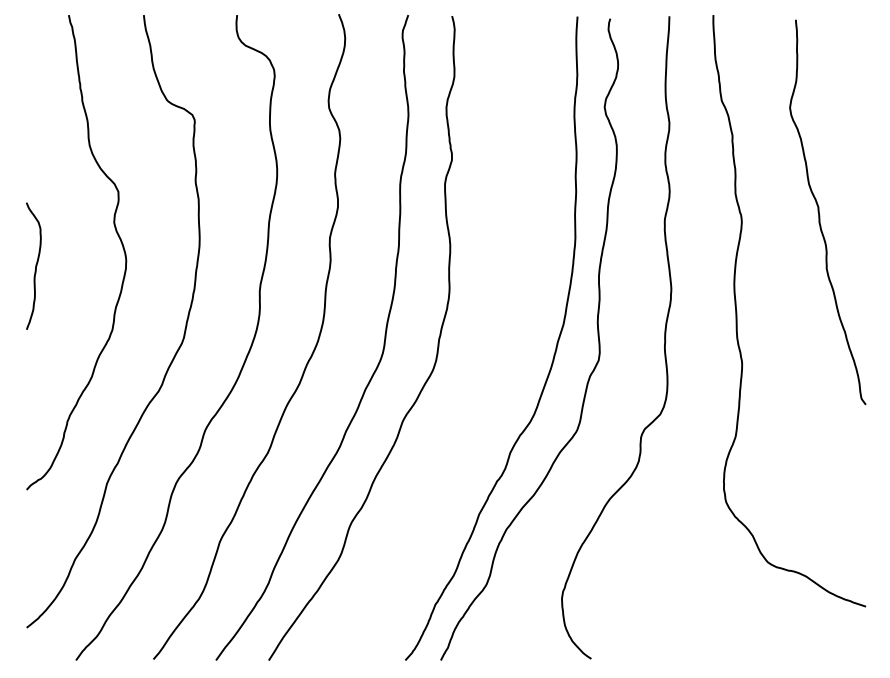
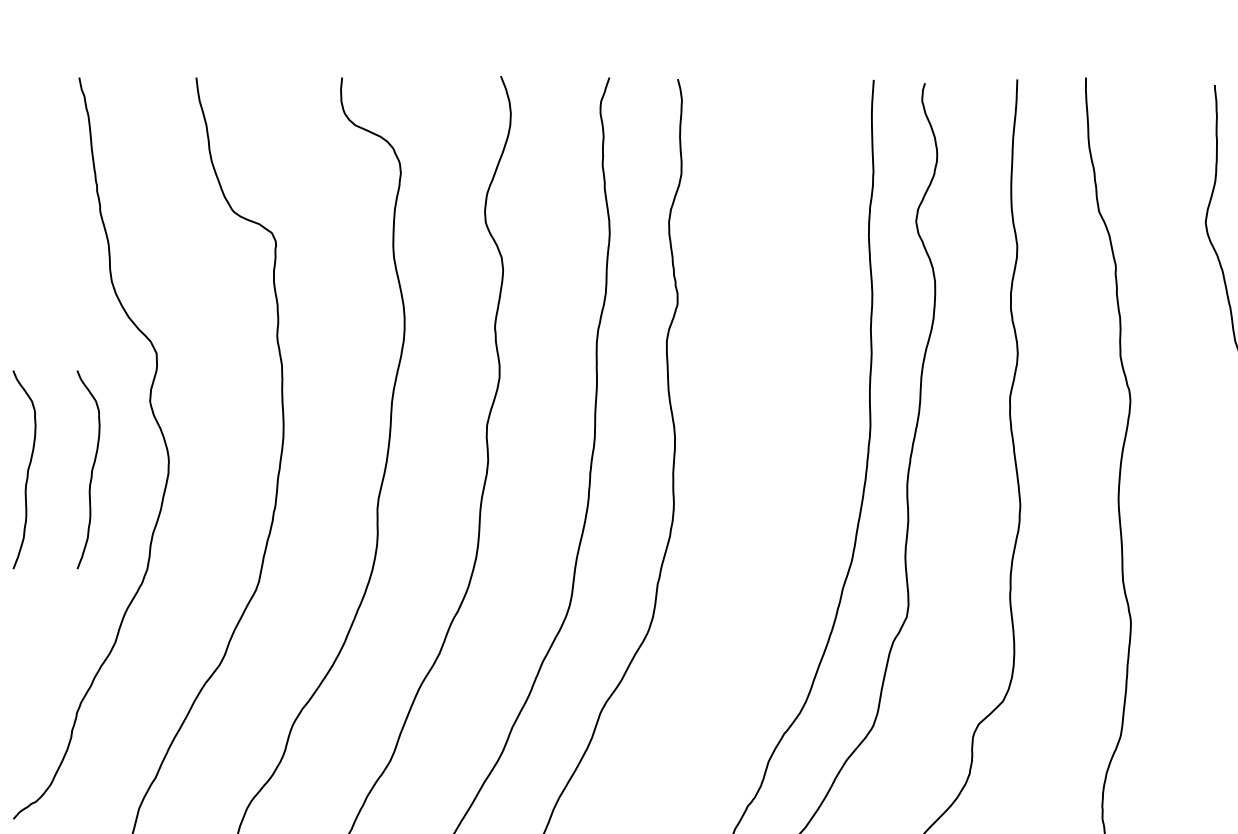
curve: (76, 265) -> (91, 468), added

